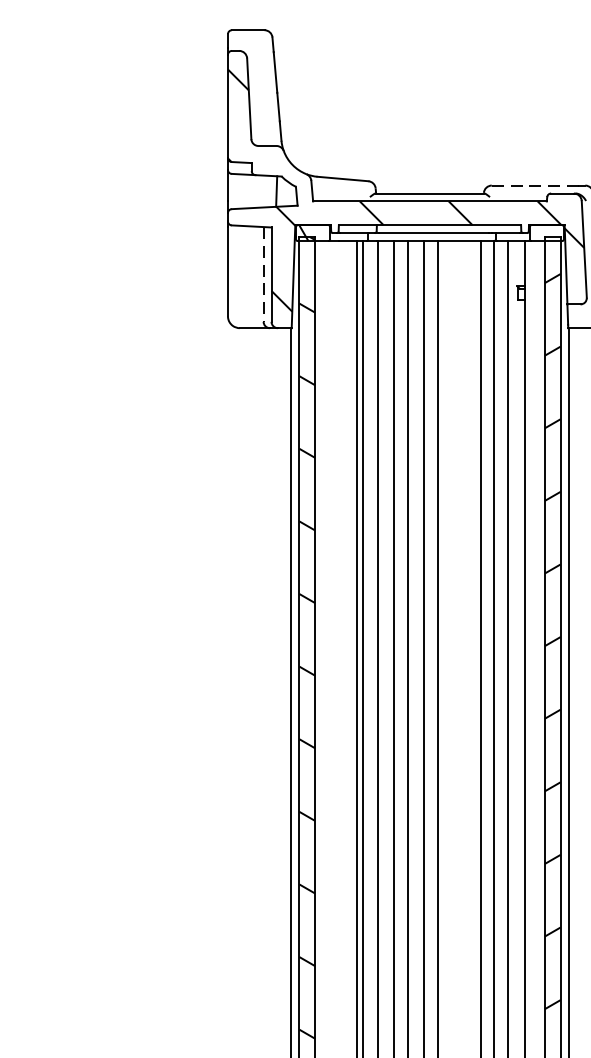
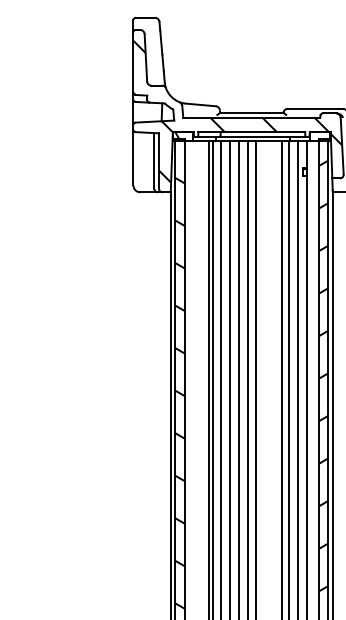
line: (535, 185) -> (313, 108), dashed -> solid
line: (263, 273) -> (154, 160), dashed -> solid

